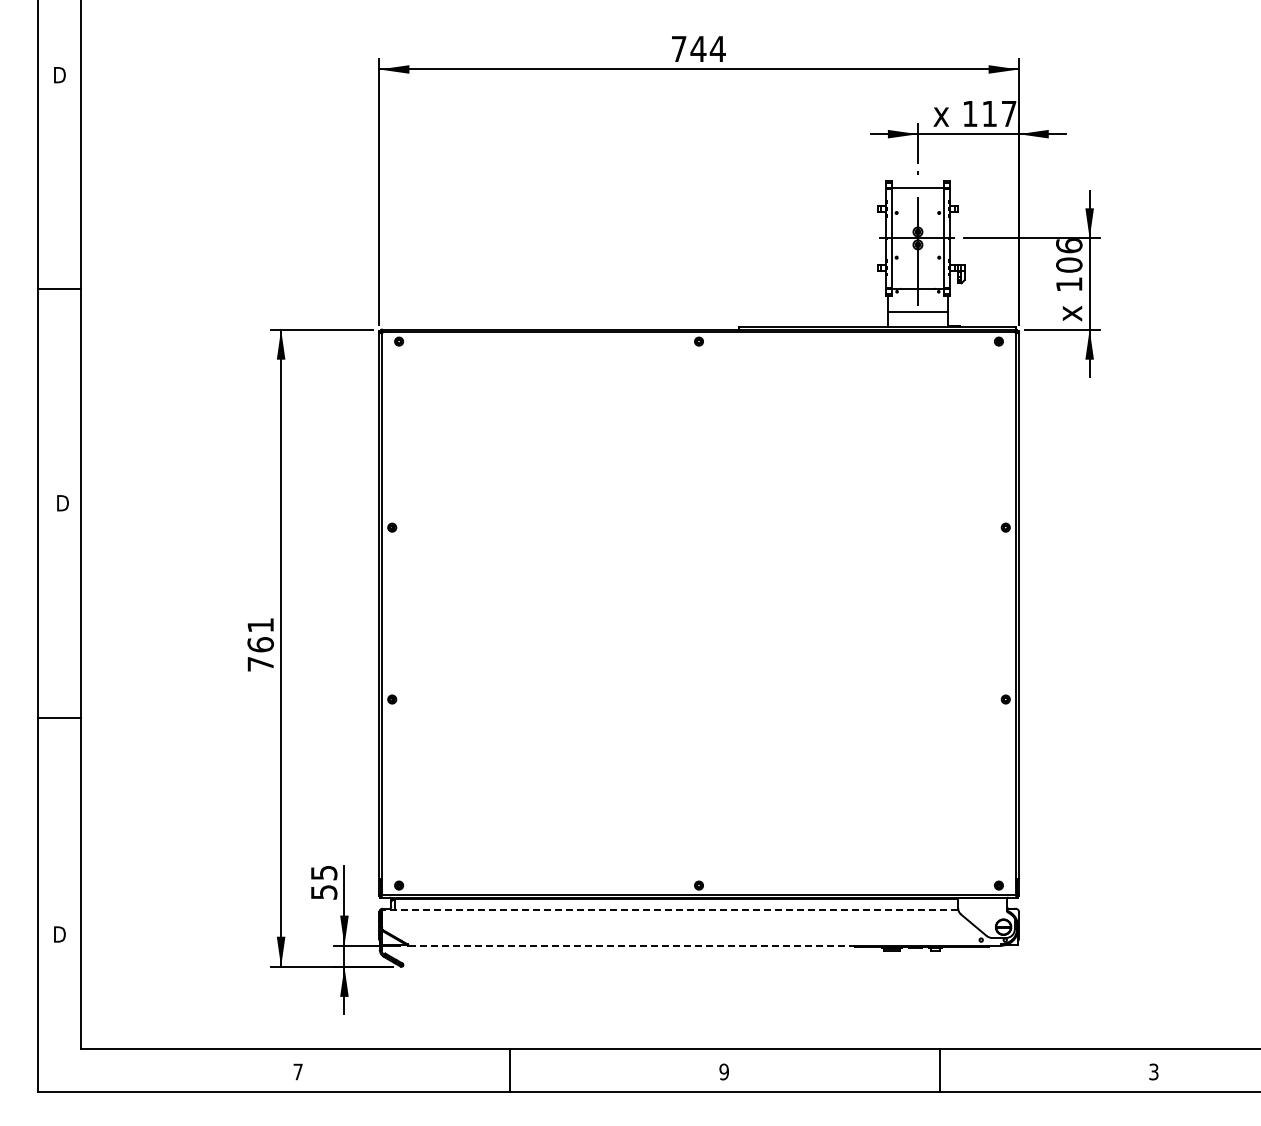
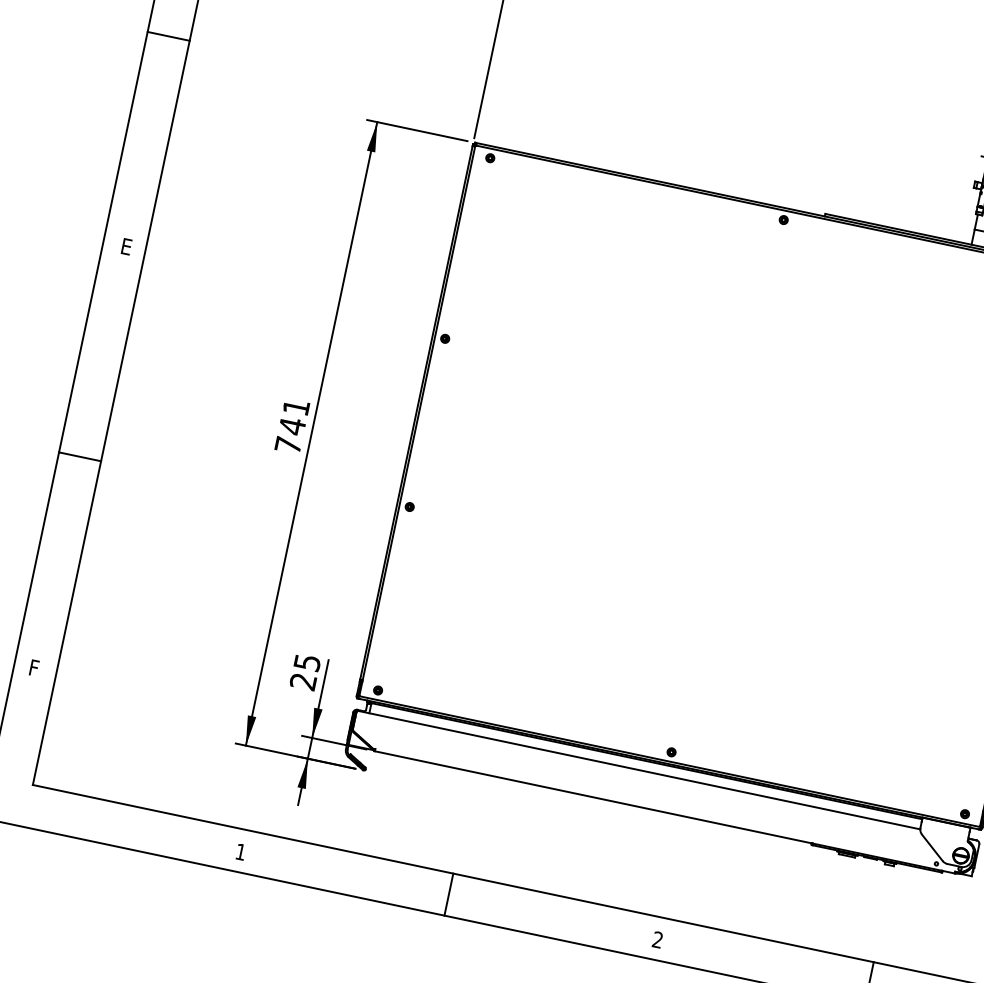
text: (62, 503) -> (127, 247), D -> E
text: (260, 644) -> (292, 426), 761 -> 741
text: (323, 892) -> (302, 681), 55 -> 25
line: (670, 909) -> (638, 769), dashed -> solid
text: (59, 934) -> (35, 668), D -> F
line: (632, 945) -> (594, 797), dashed -> solid
text: (297, 1071) -> (240, 851), 7 -> 1
text: (723, 1071) -> (657, 939), 9 -> 2

